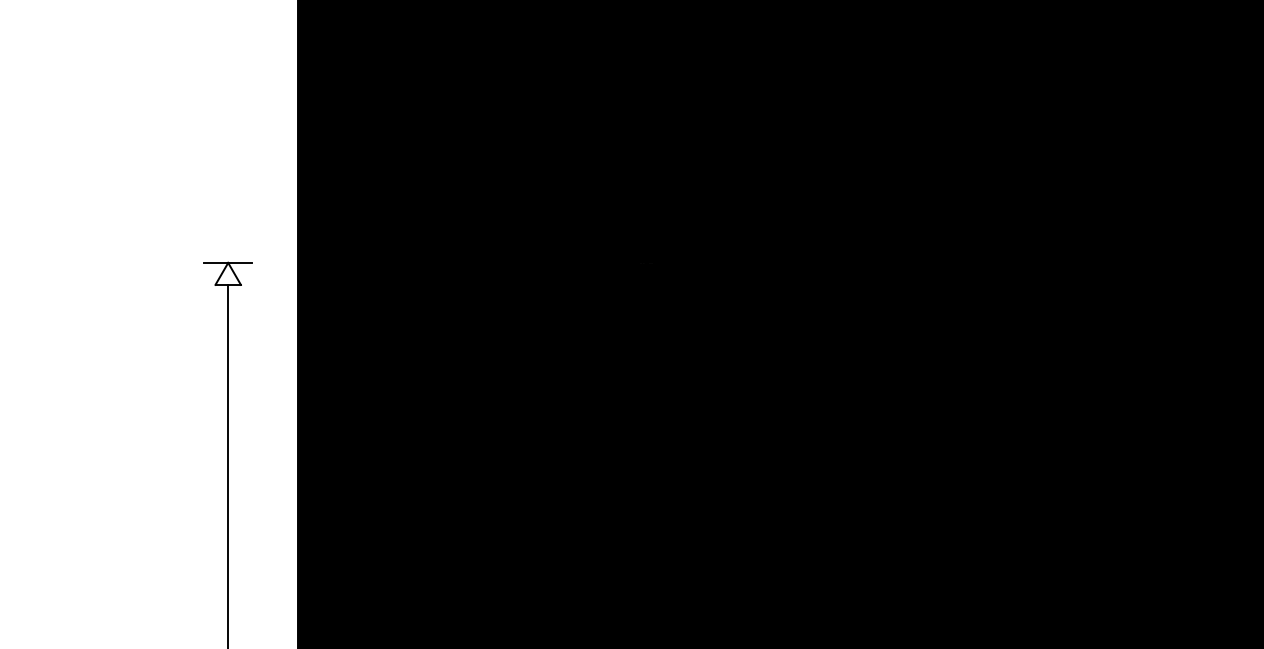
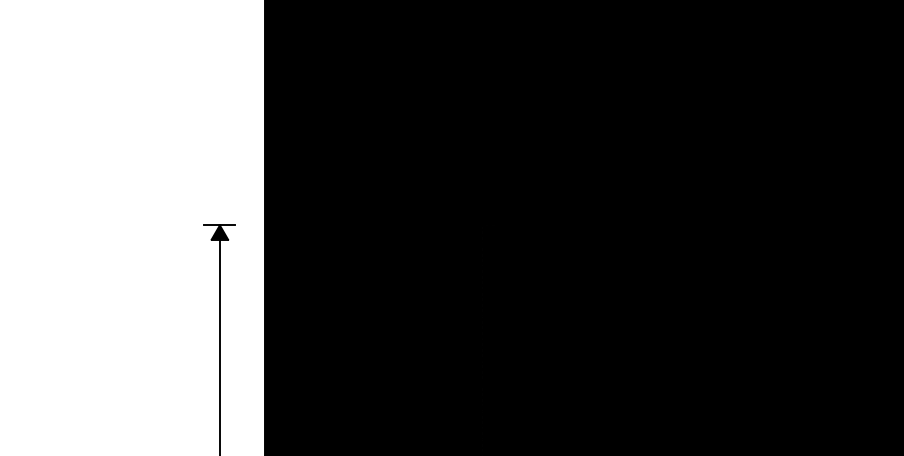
fill: (227, 273) -> (219, 232), added

